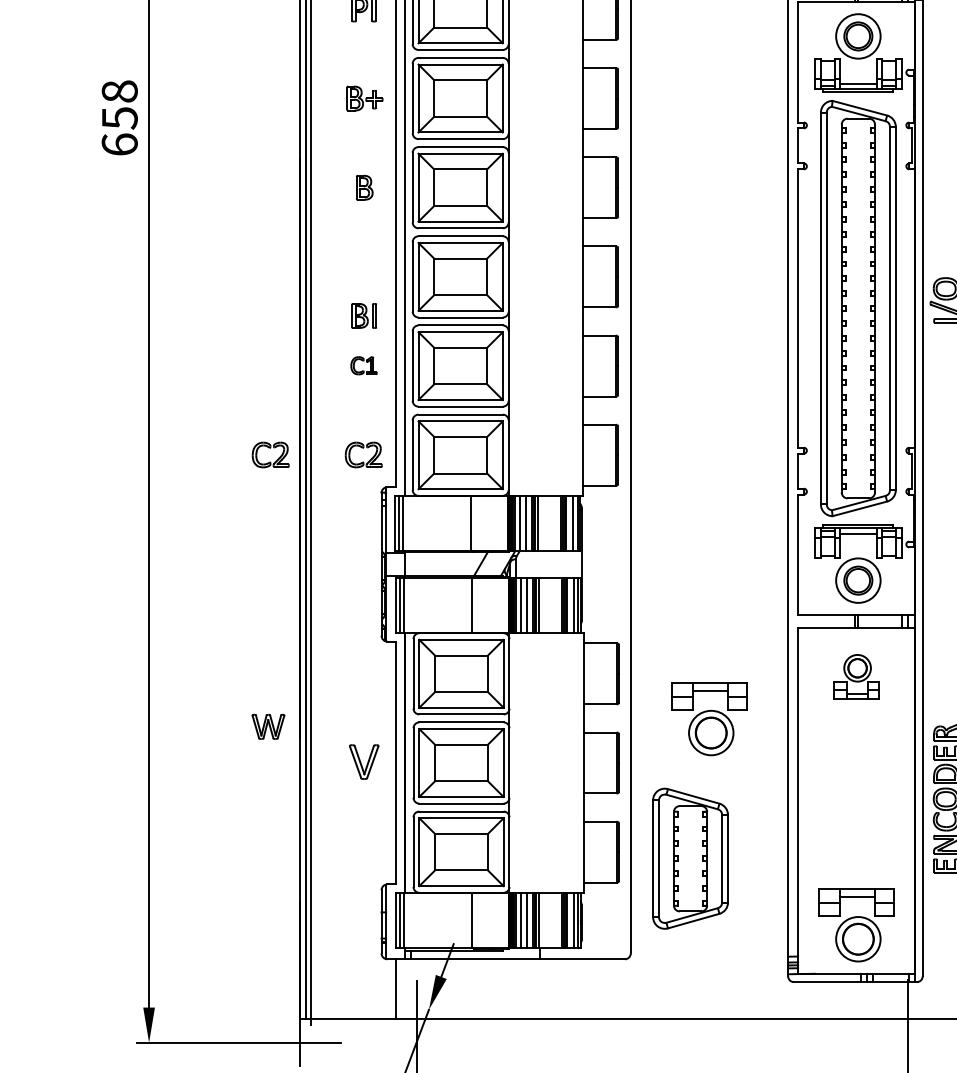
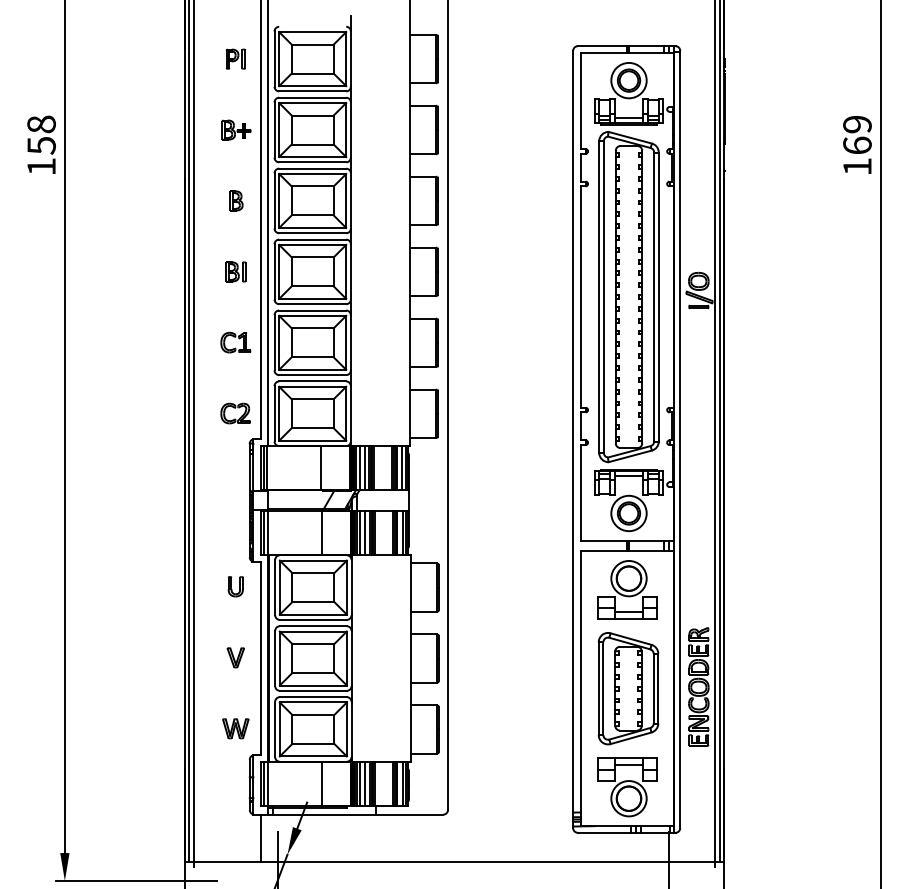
text: (119, 144) -> (41, 166), 658 -> 158
part: (363, 315) -> (235, 271), moved
part: (363, 365) -> (235, 342), size x1.43
part: (270, 454) -> (161, 413), removed
part: (363, 672) -> (235, 586), added
part: (856, 676) -> (627, 589), size x1.67
part: (709, 718) -> (510, 623), removed
part: (268, 726) -> (235, 728), moved
part: (363, 761) -> (235, 657), size x0.71
part: (690, 858) -> (628, 688), moved

